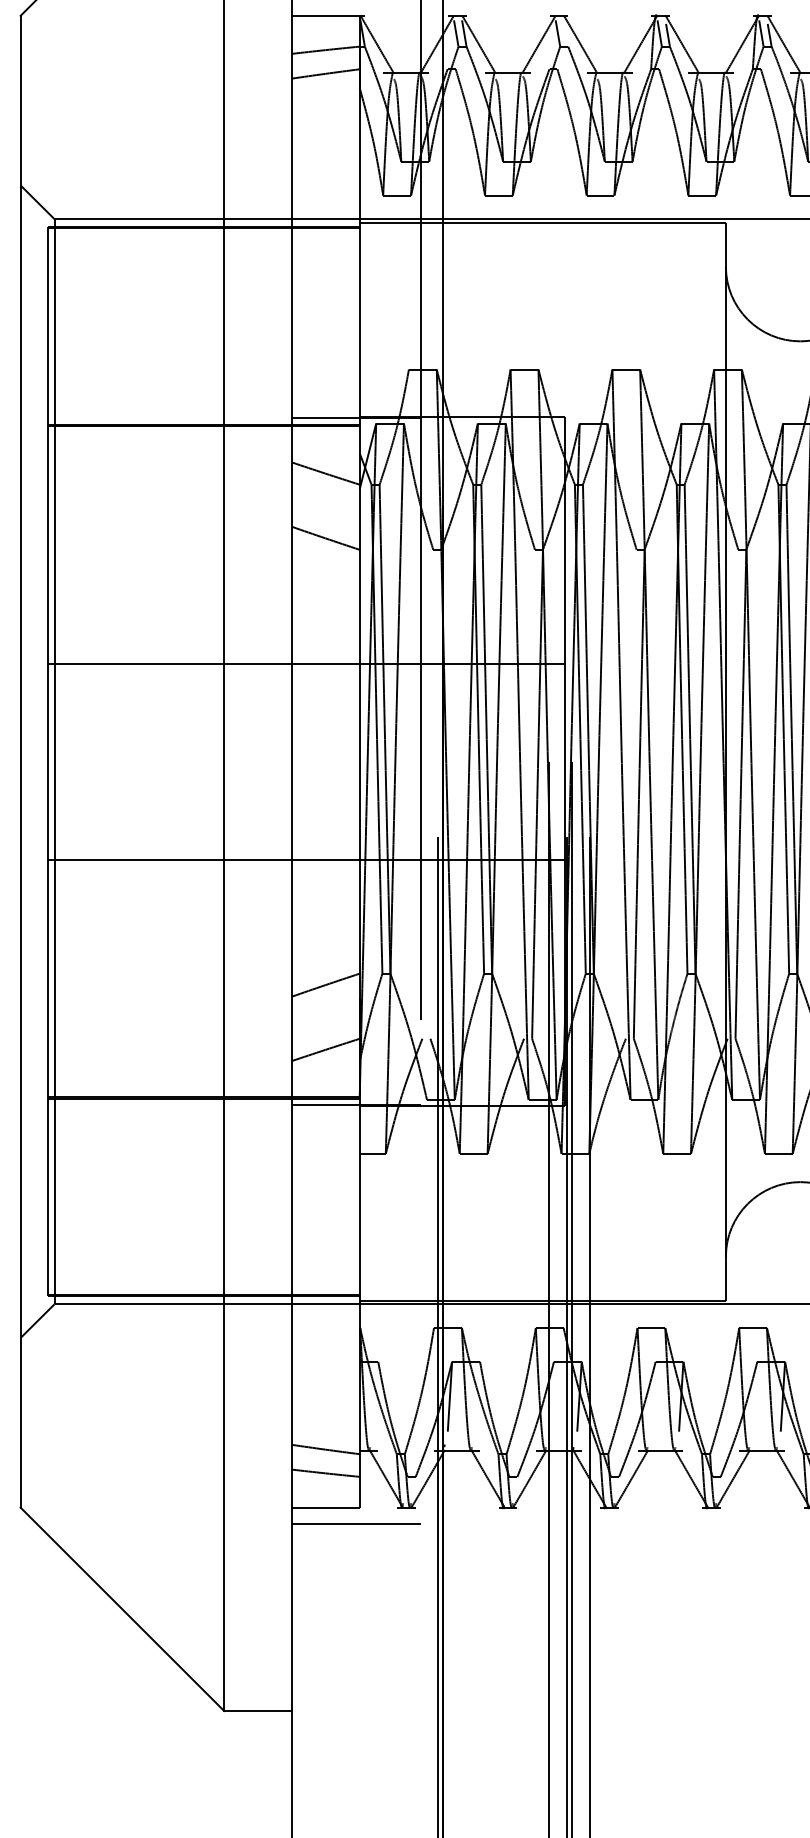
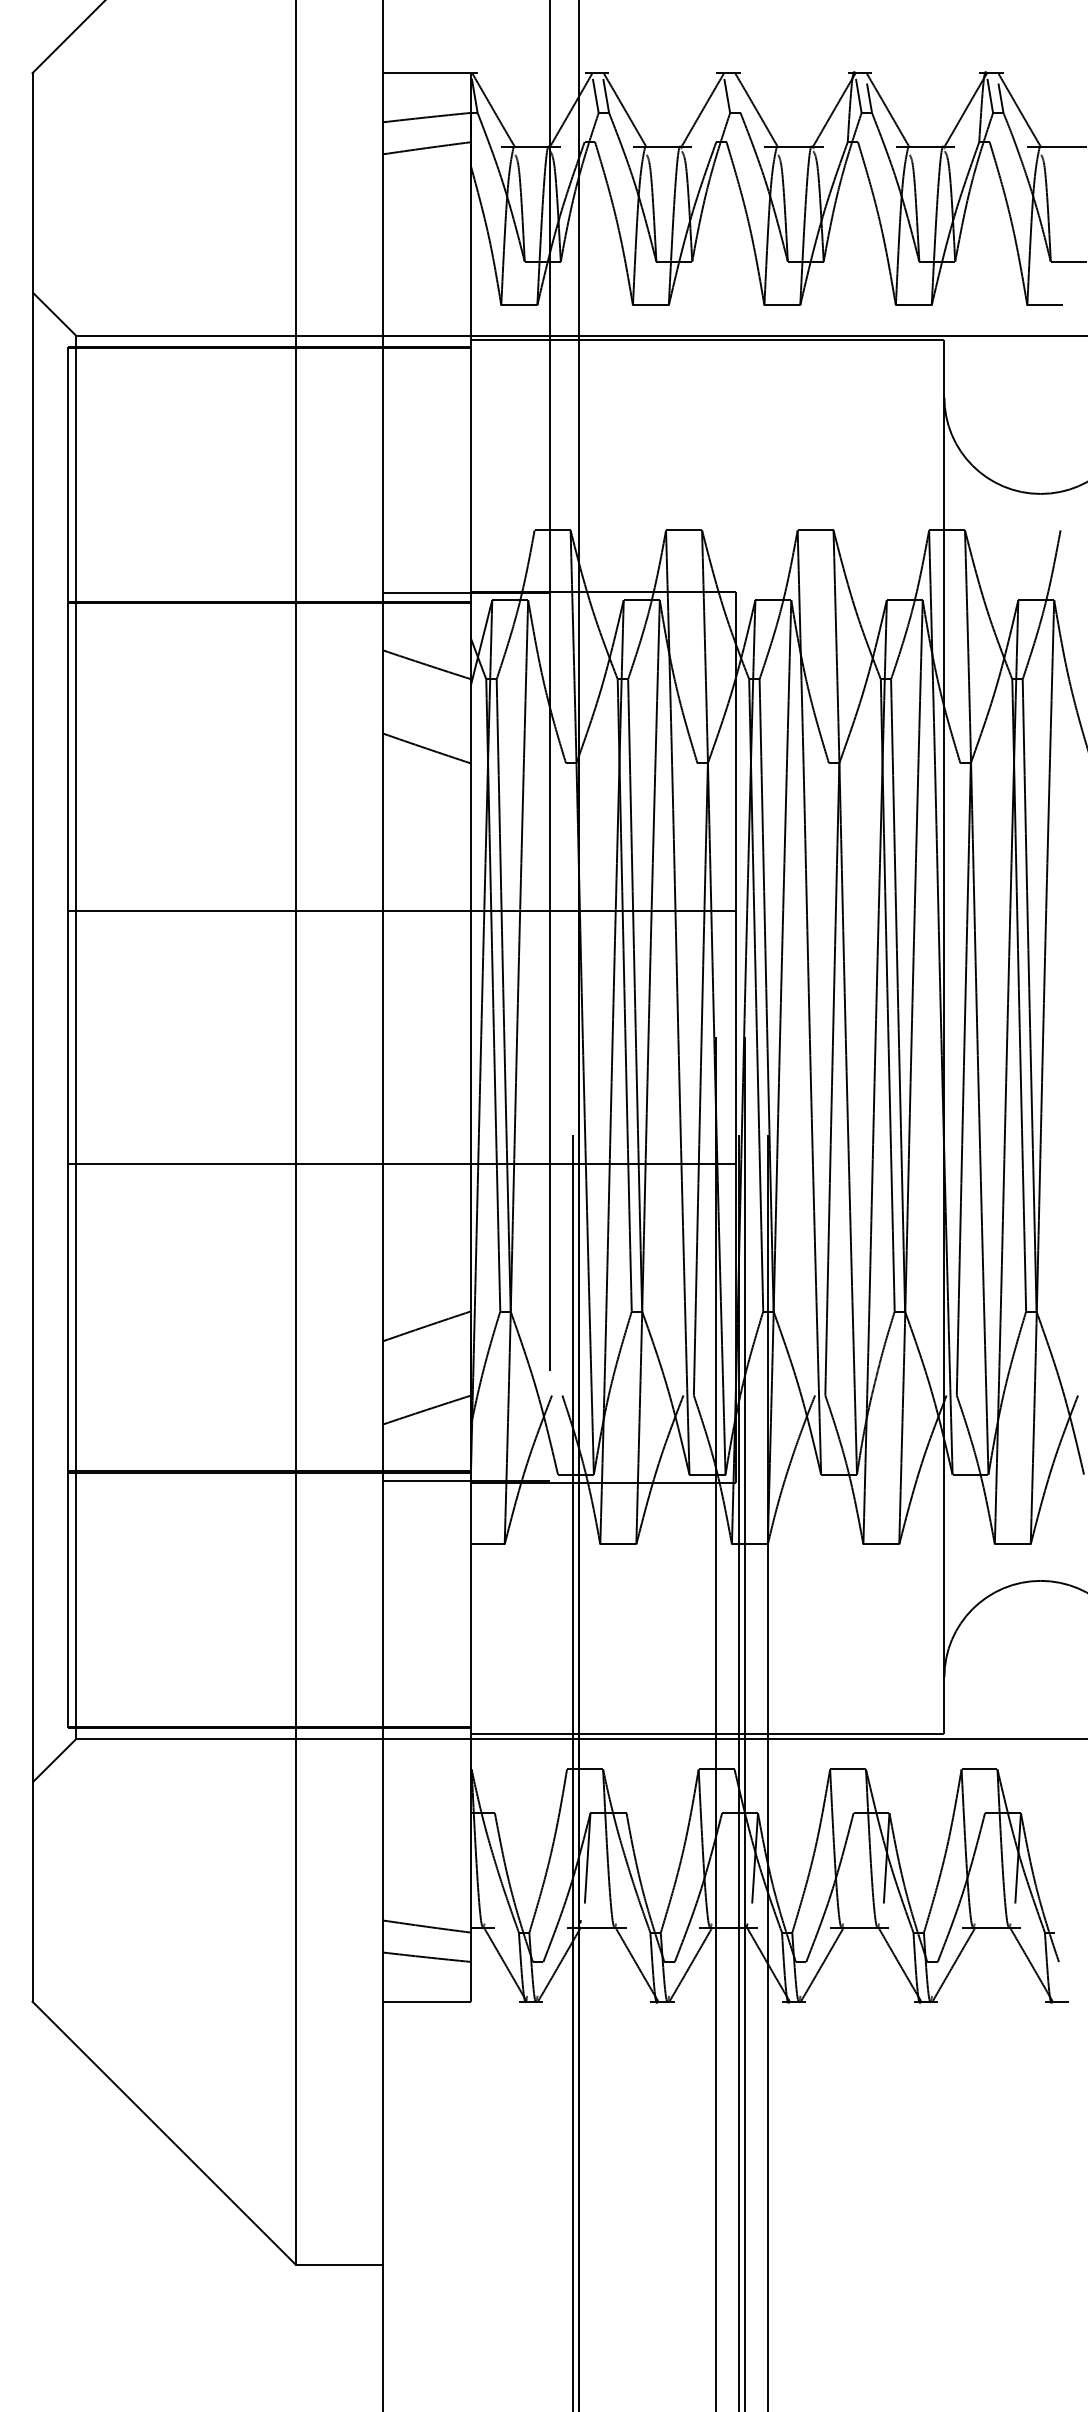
line: (356, 1523) -> (466, 2022), removed

